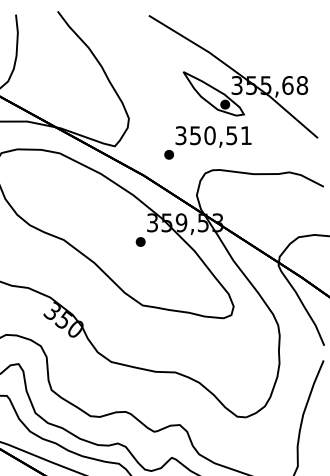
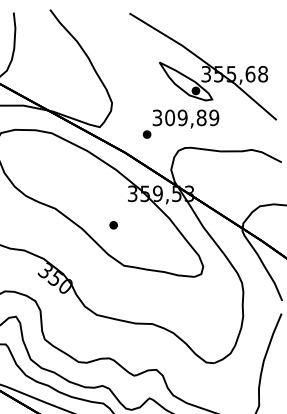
text: (220, 135) -> (191, 117), 350,51 -> 309,89
part: (140, 241) -> (113, 224), moved

